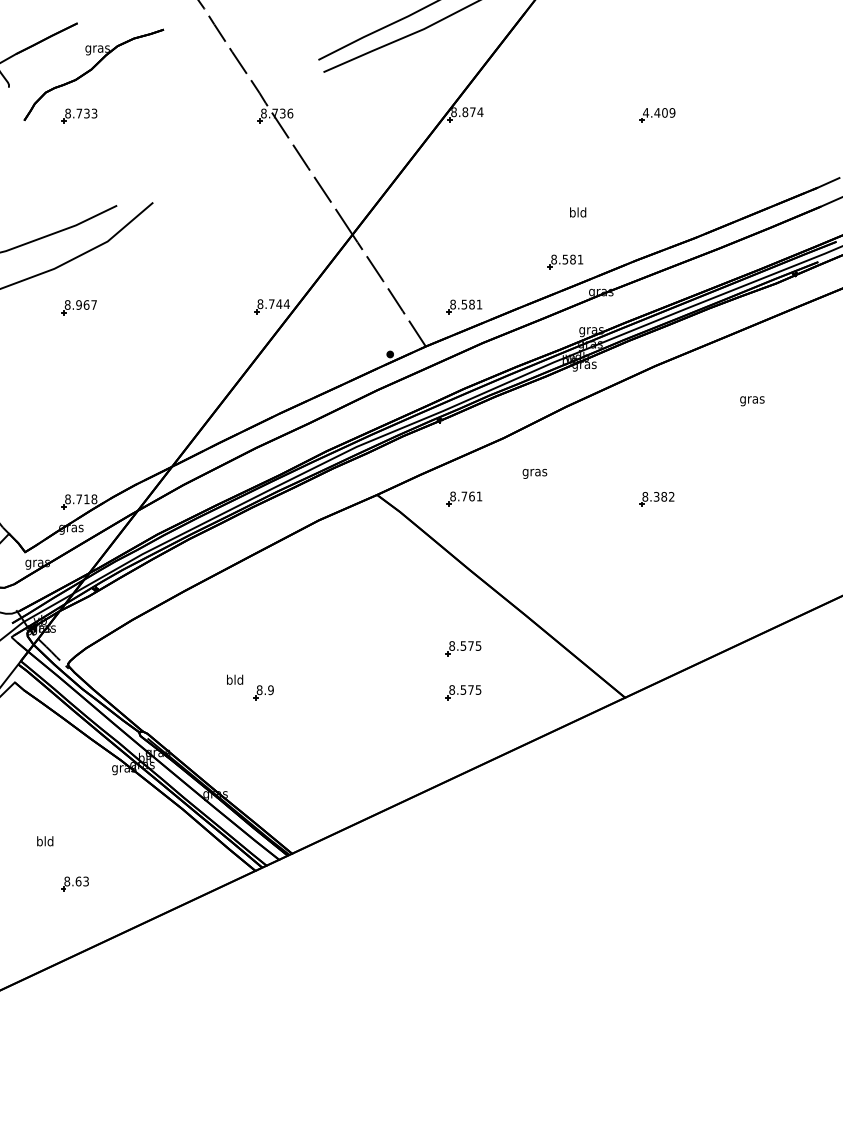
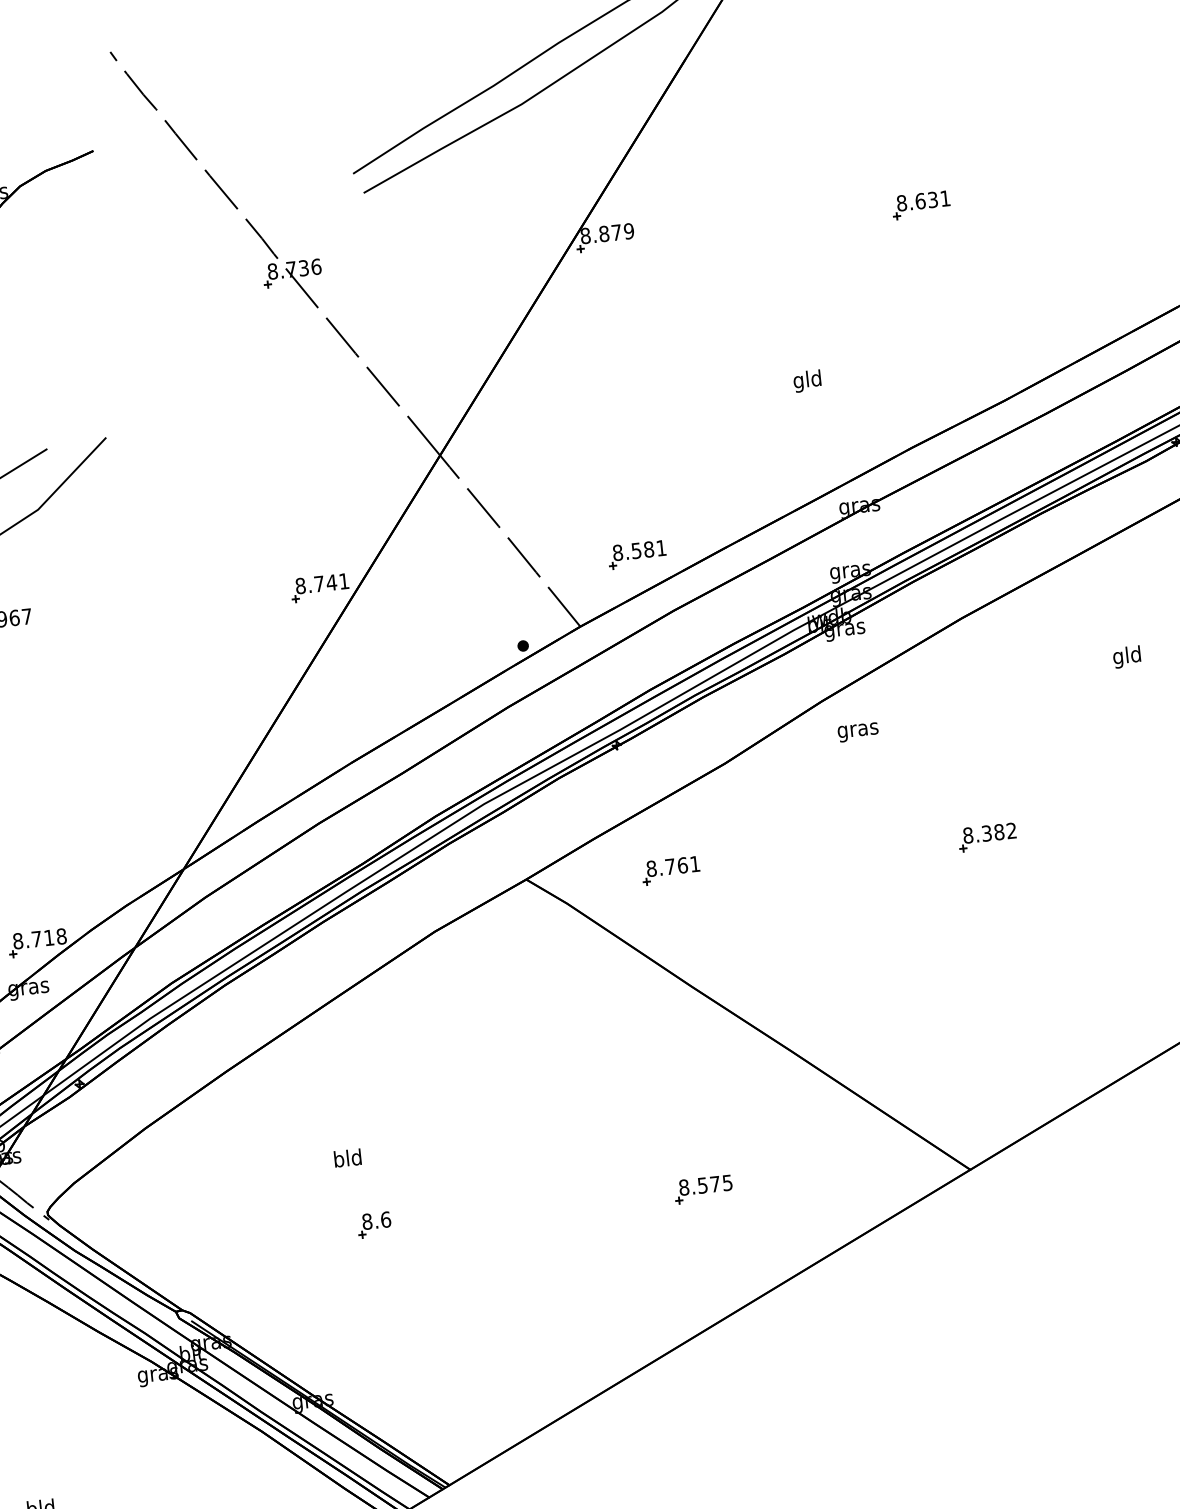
text: (480, 112) -> (629, 231), 8.874 -> 8.879
text: (659, 112) -> (923, 200), 4.409 -> 8.631
text: (572, 213) -> (798, 381), bld -> gld
part: (565, 261) -> (795, 462), removed
text: (286, 303) -> (343, 580), 8.744 -> 8.741
text: (752, 399) -> (1127, 656), gras -> gld
text: (534, 473) -> (857, 731), moved
part: (463, 648) -> (695, 1117), removed
text: (235, 679) -> (348, 1157), moved
text: (270, 690) -> (385, 1220), 8.9 -> 8.6

